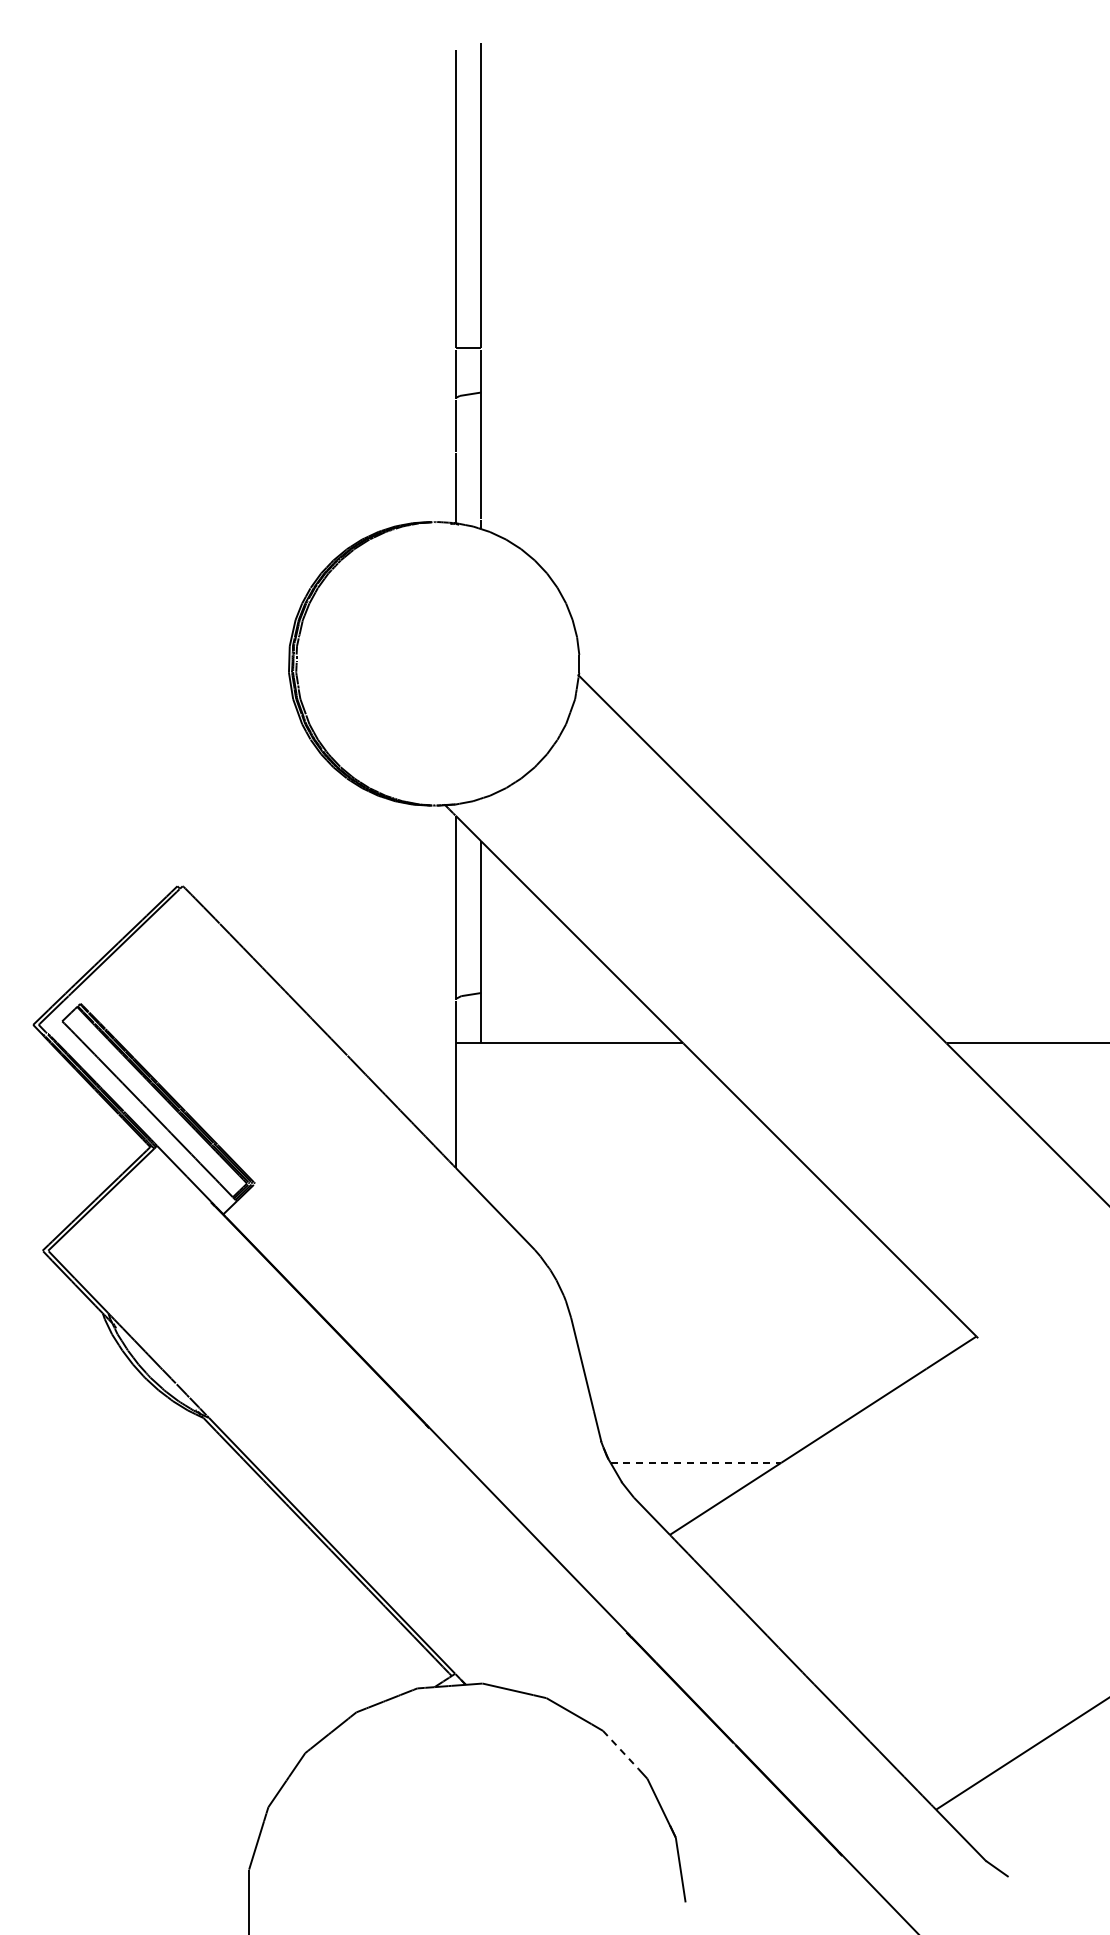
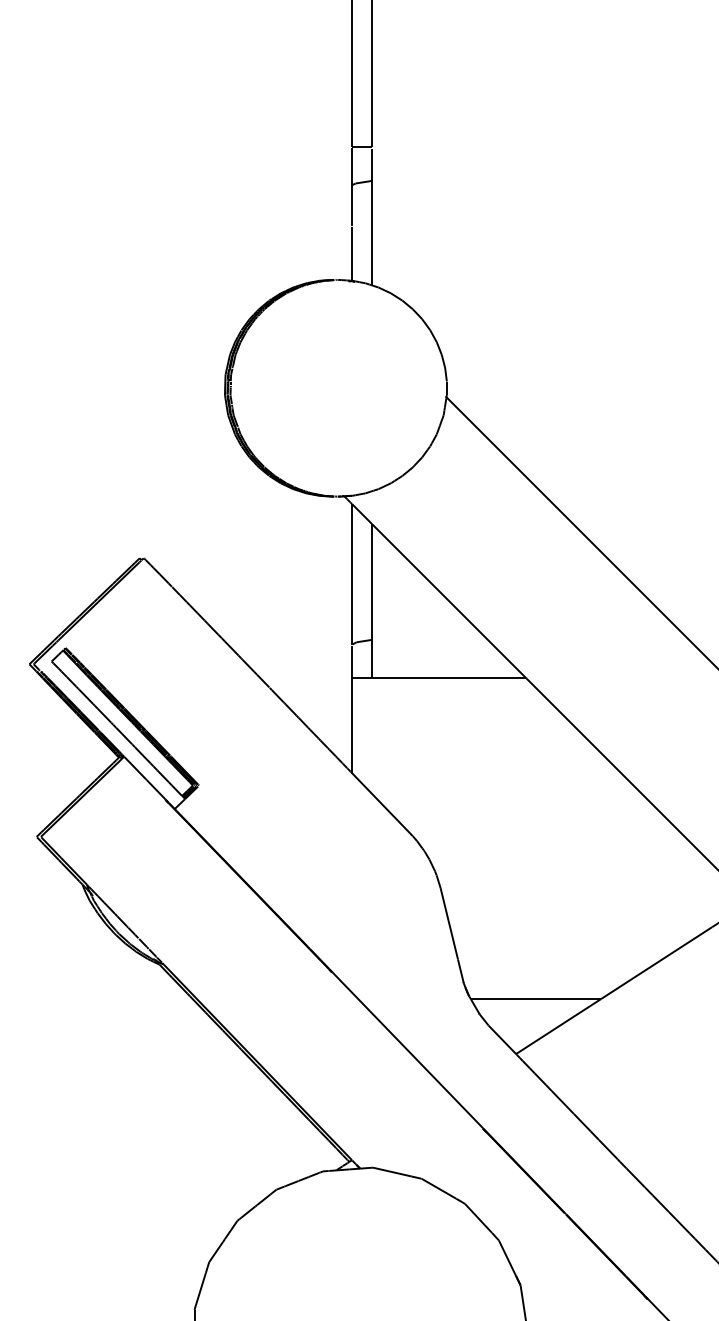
line: (696, 1462) -> (536, 998), dashed -> solid
line: (621, 1750) -> (479, 1218), dashed -> solid

